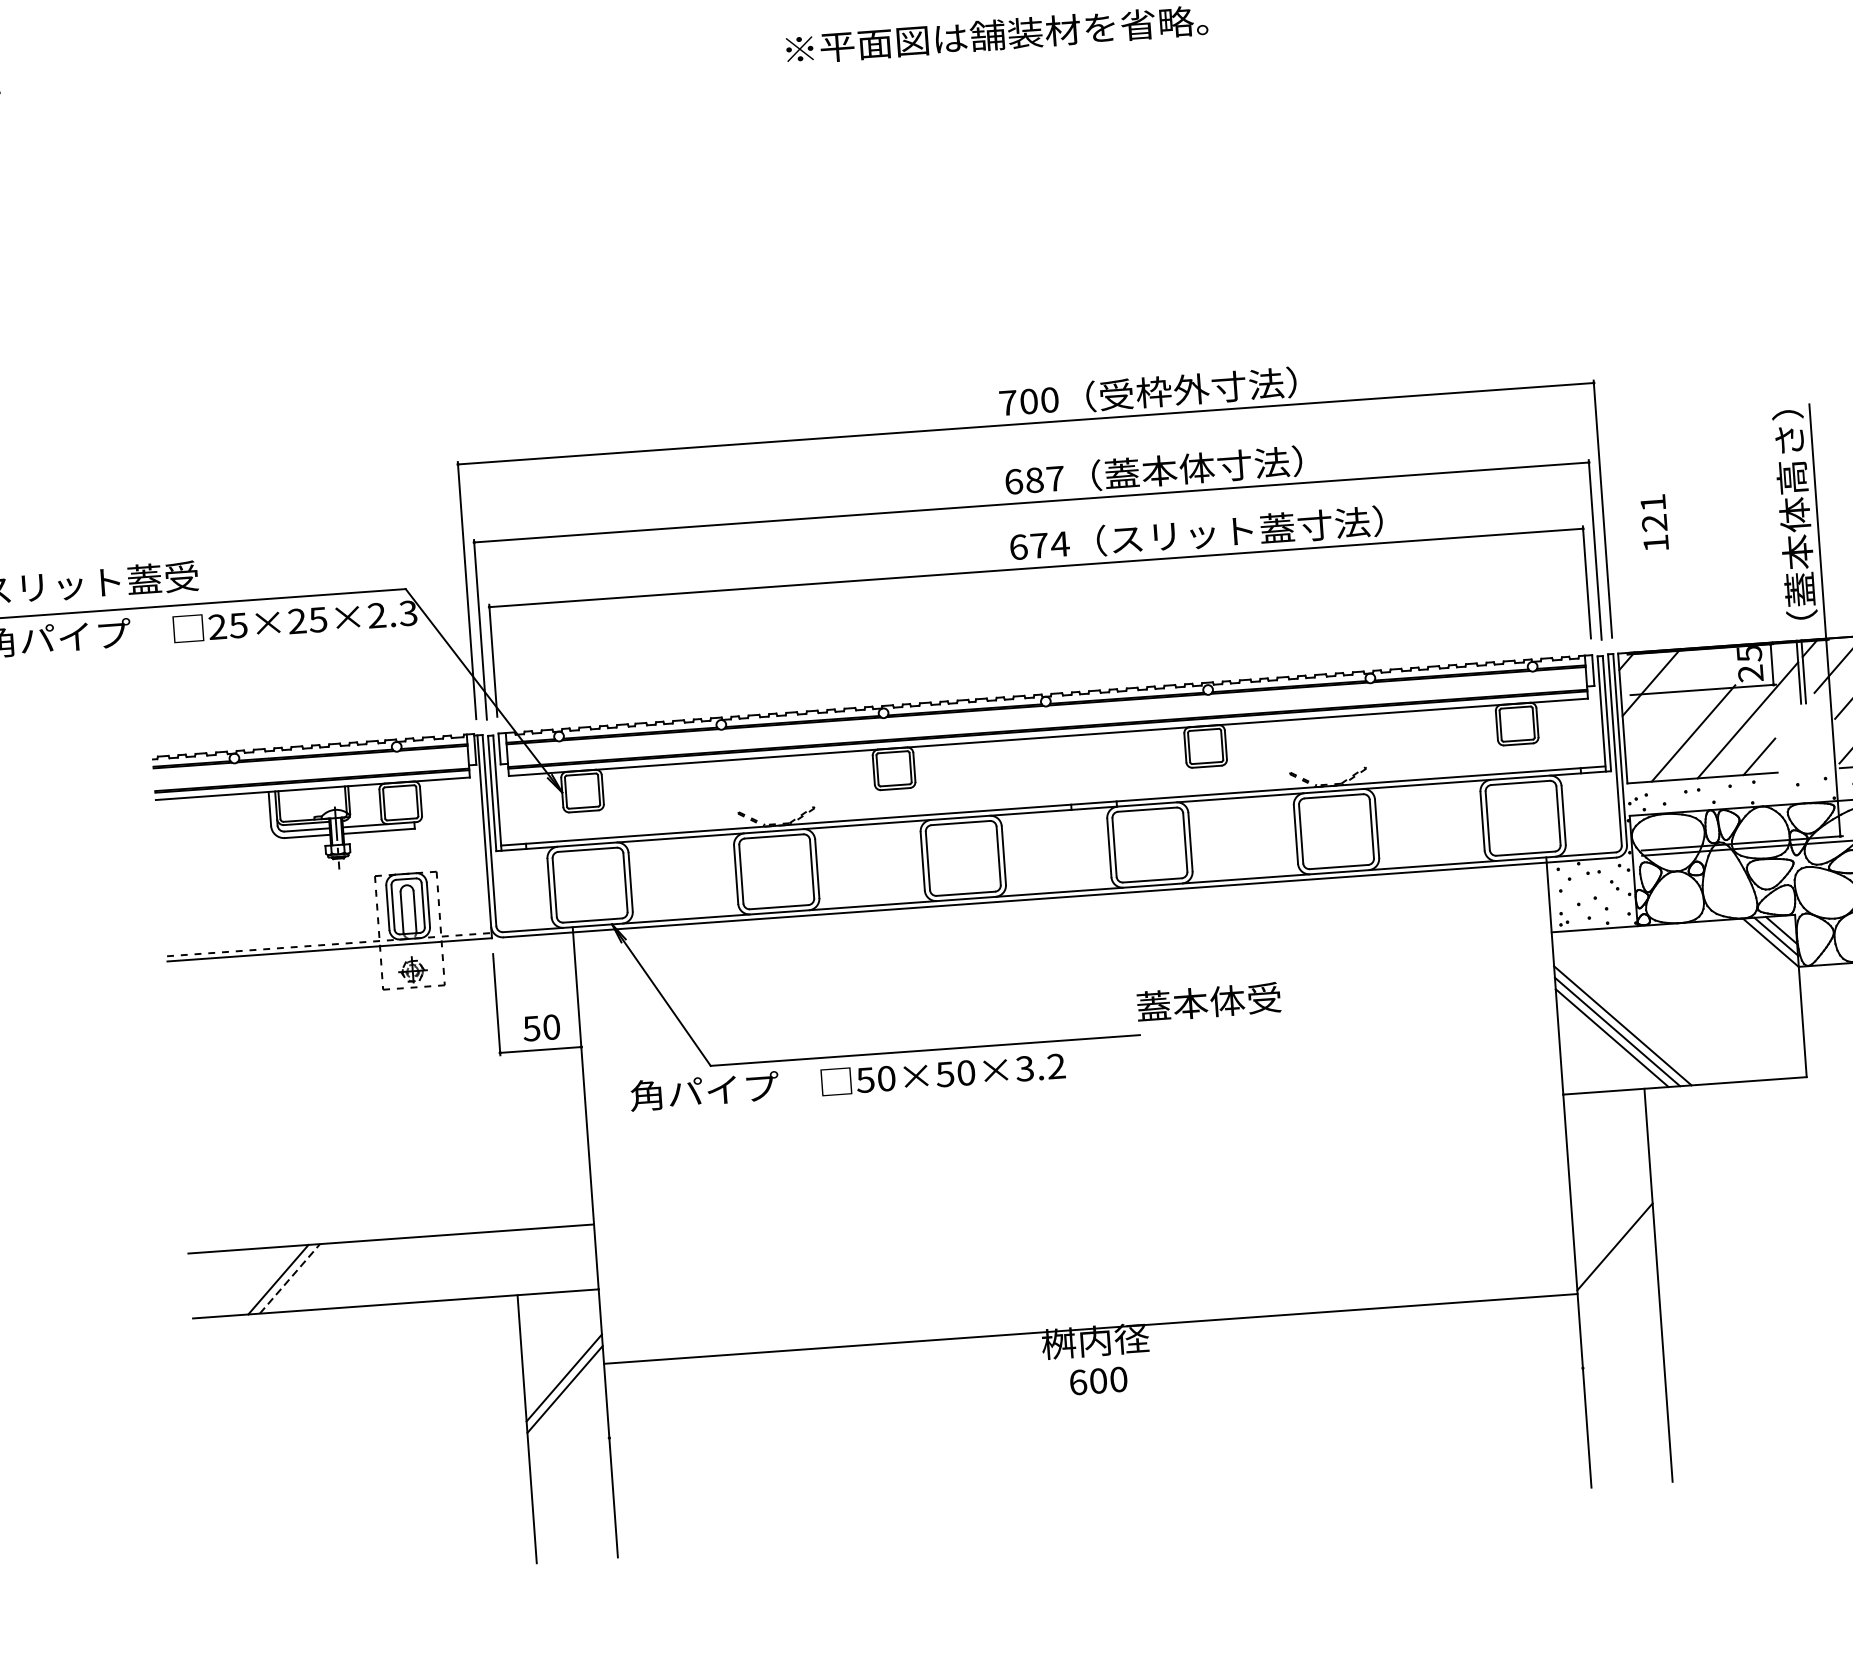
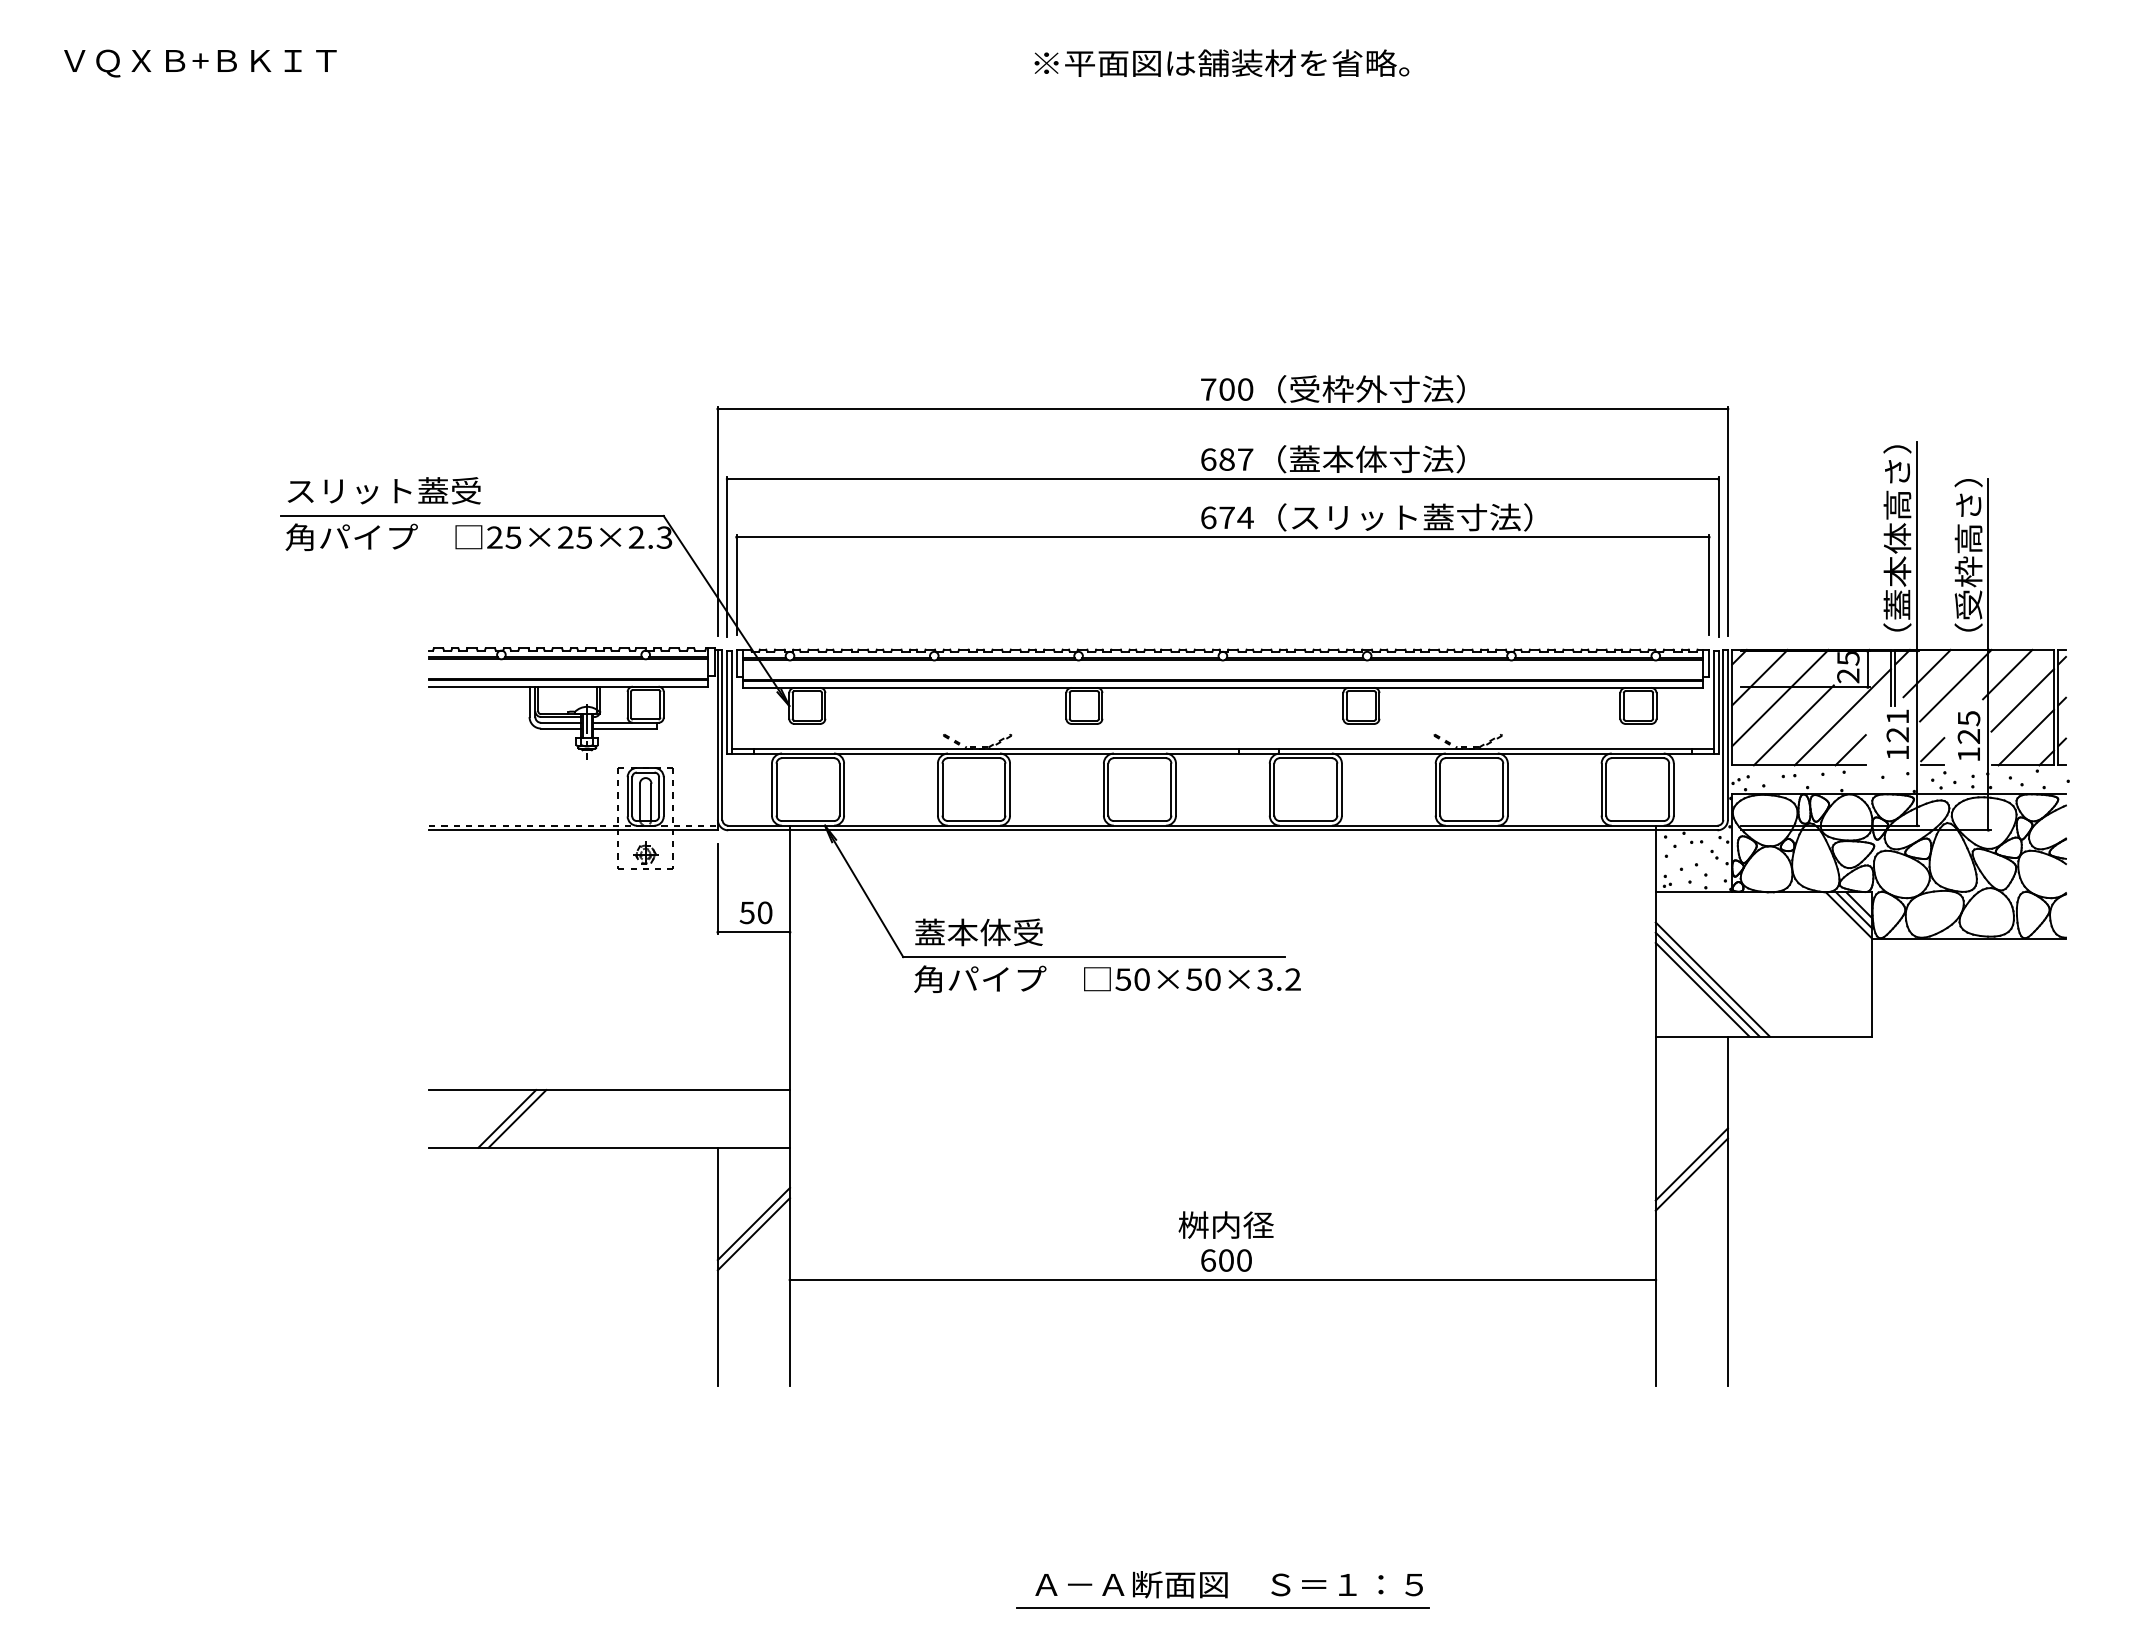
text: (1654, 521) -> (1897, 733), moved
line: (1676, 703) -> (1780, 697), added
text: (1208, 1002) -> (978, 932), moved
text: (847, 1080) -> (1107, 978), moved
line: (1613, 1235) -> (1691, 1164), added
line: (289, 1278) -> (517, 1118), dashed -> solid
line: (1090, 1328) -> (1222, 1279), moved

